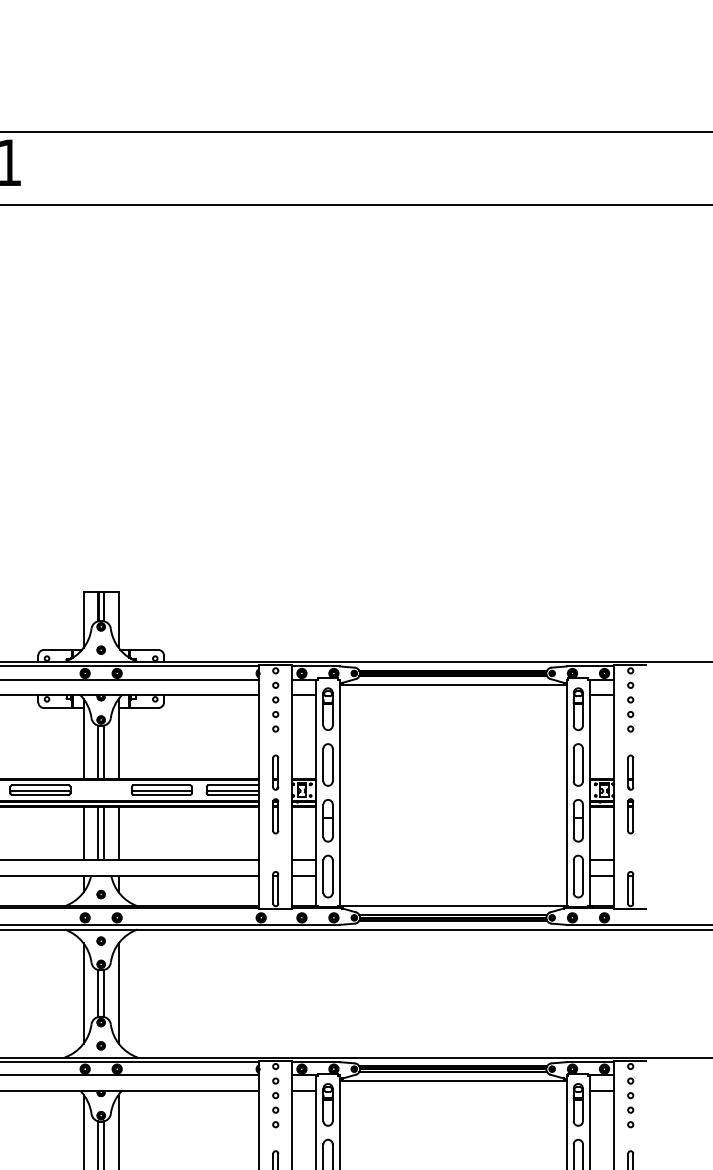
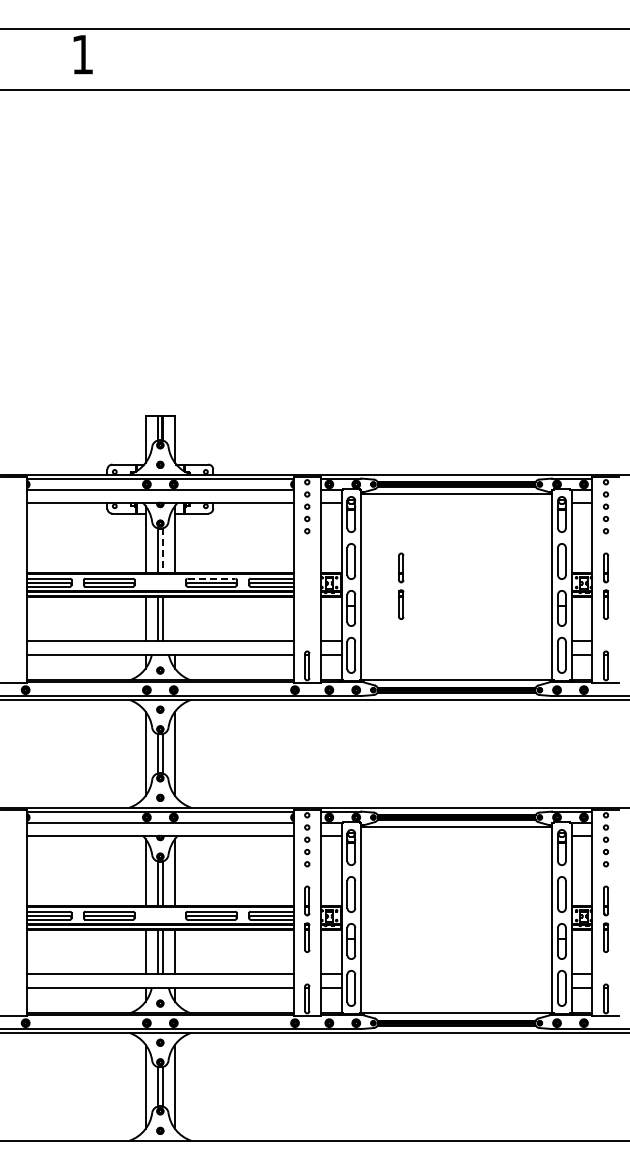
line: (103, 753) -> (162, 551), solid -> dashed
line: (161, 785) -> (211, 578), solid -> dashed
part: (276, 793) -> (401, 585), moved
line: (119, 833) -> (175, 619), removed

